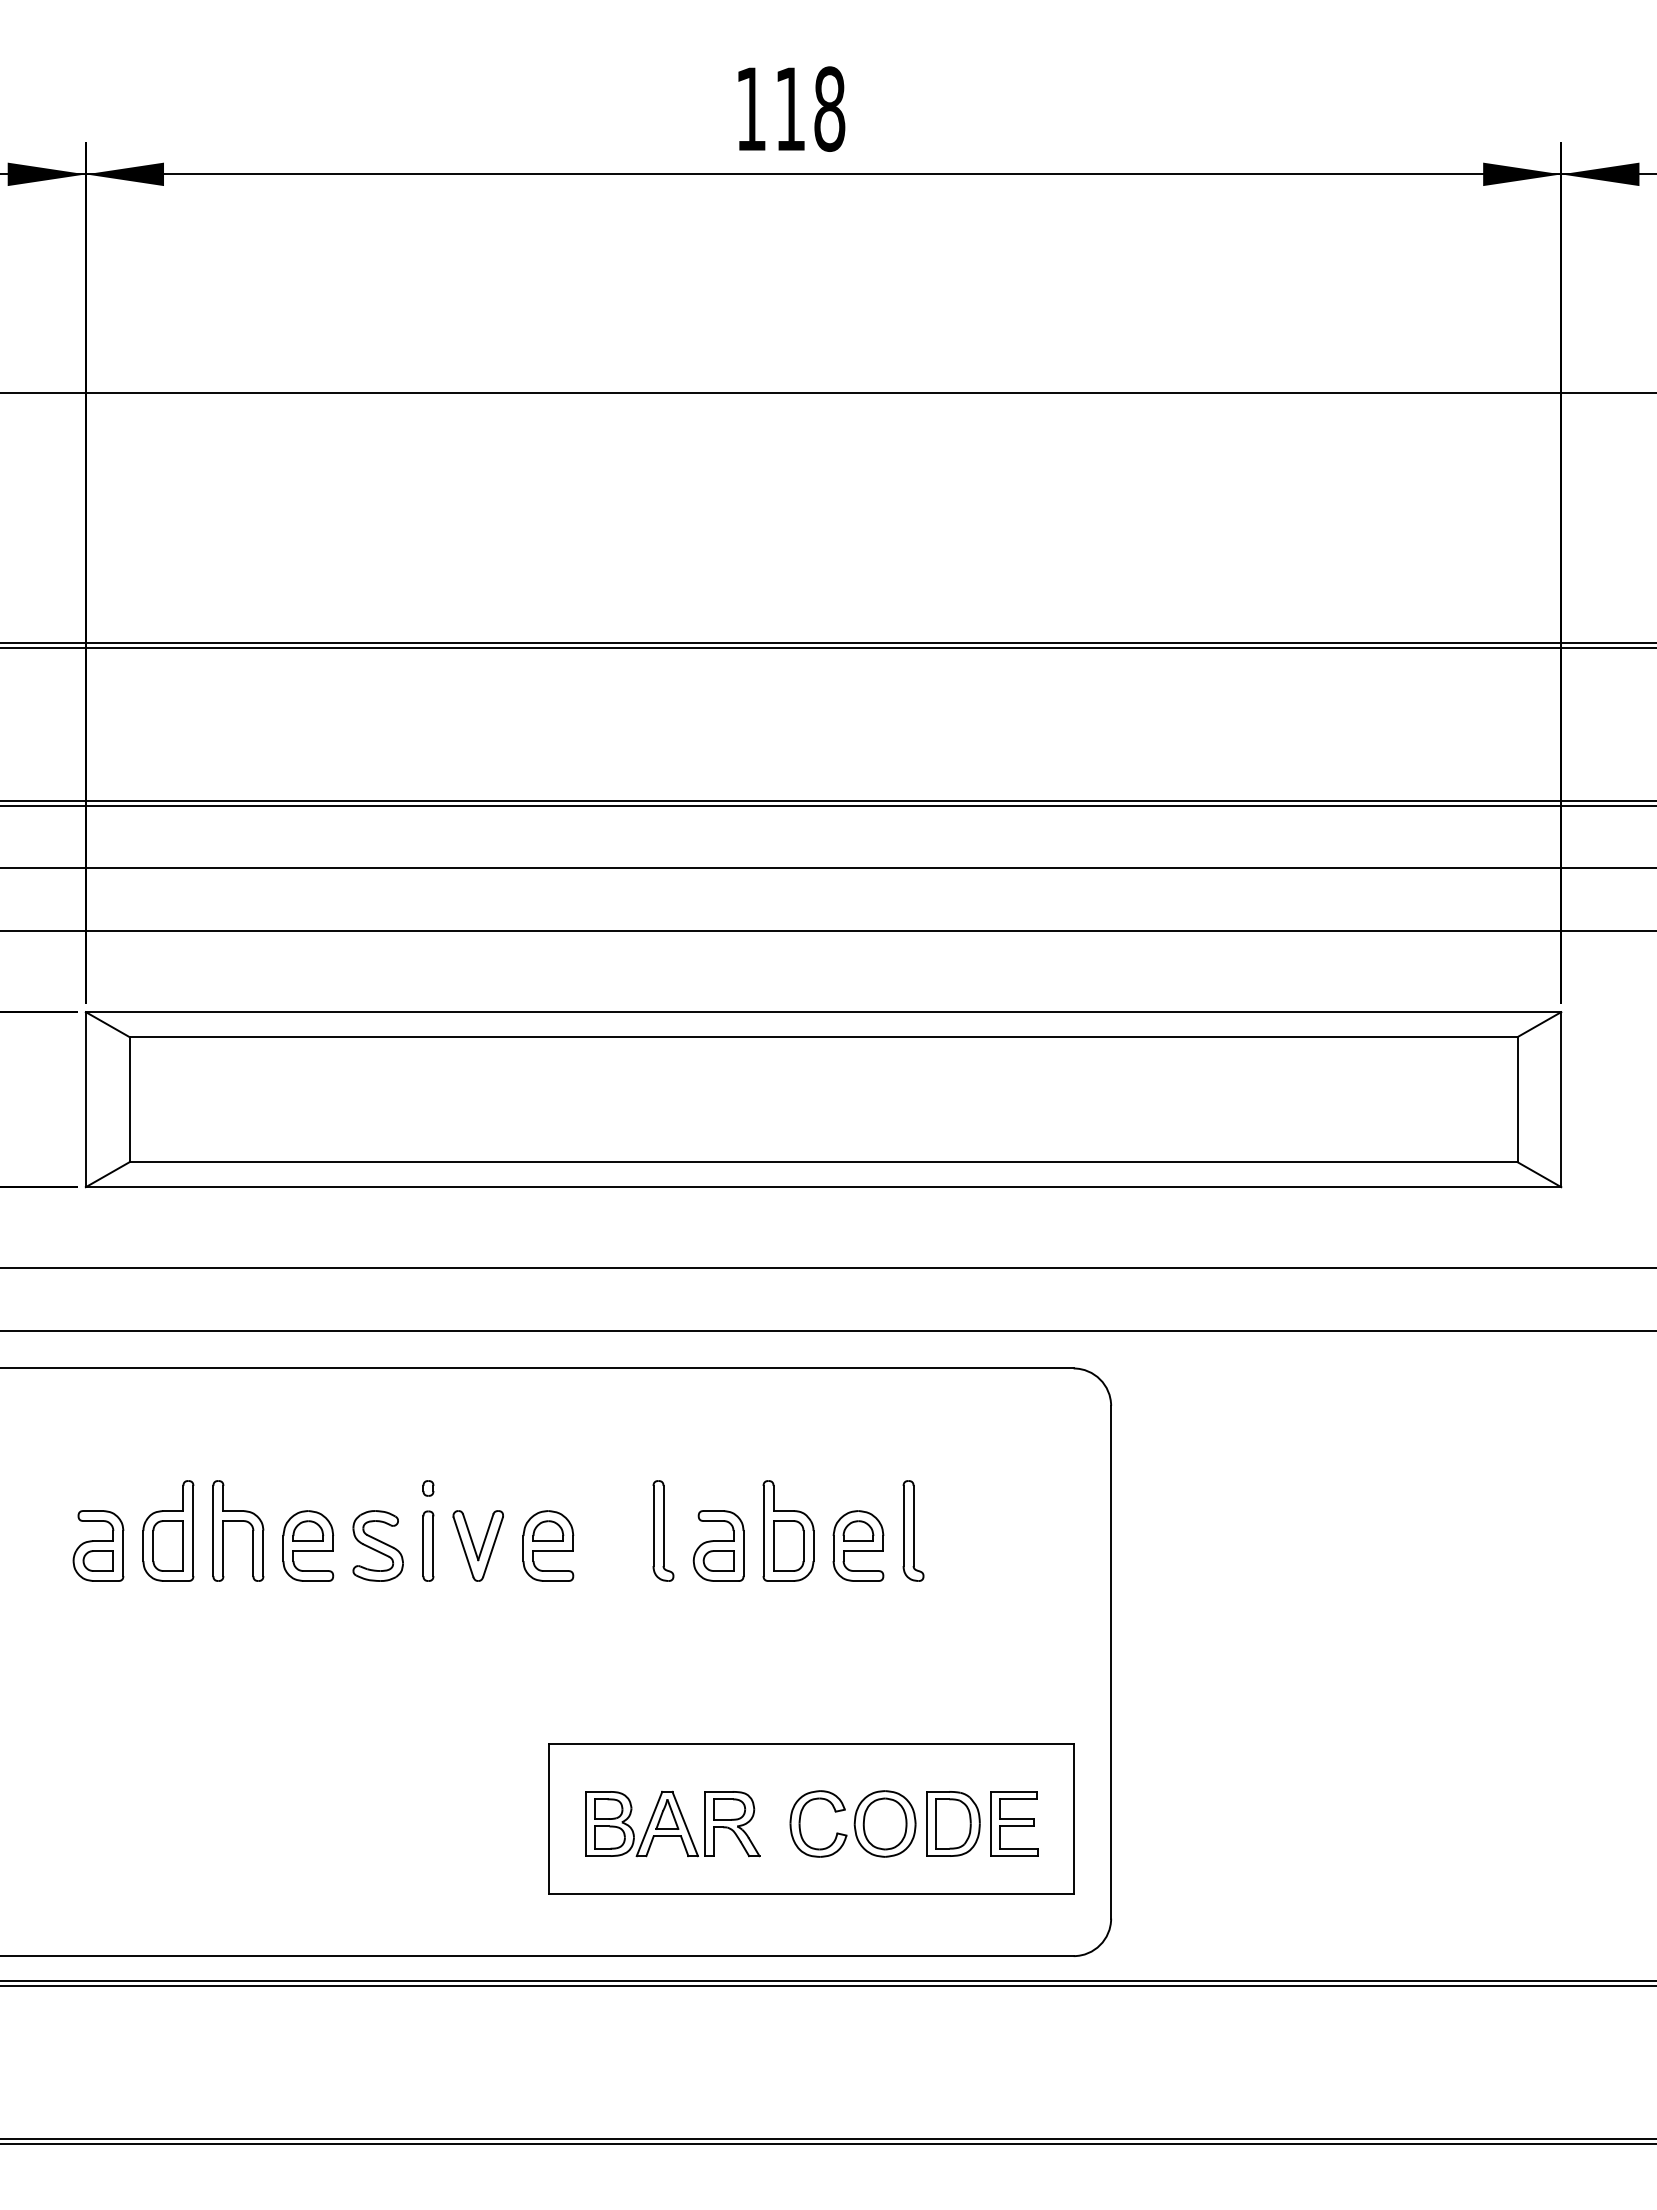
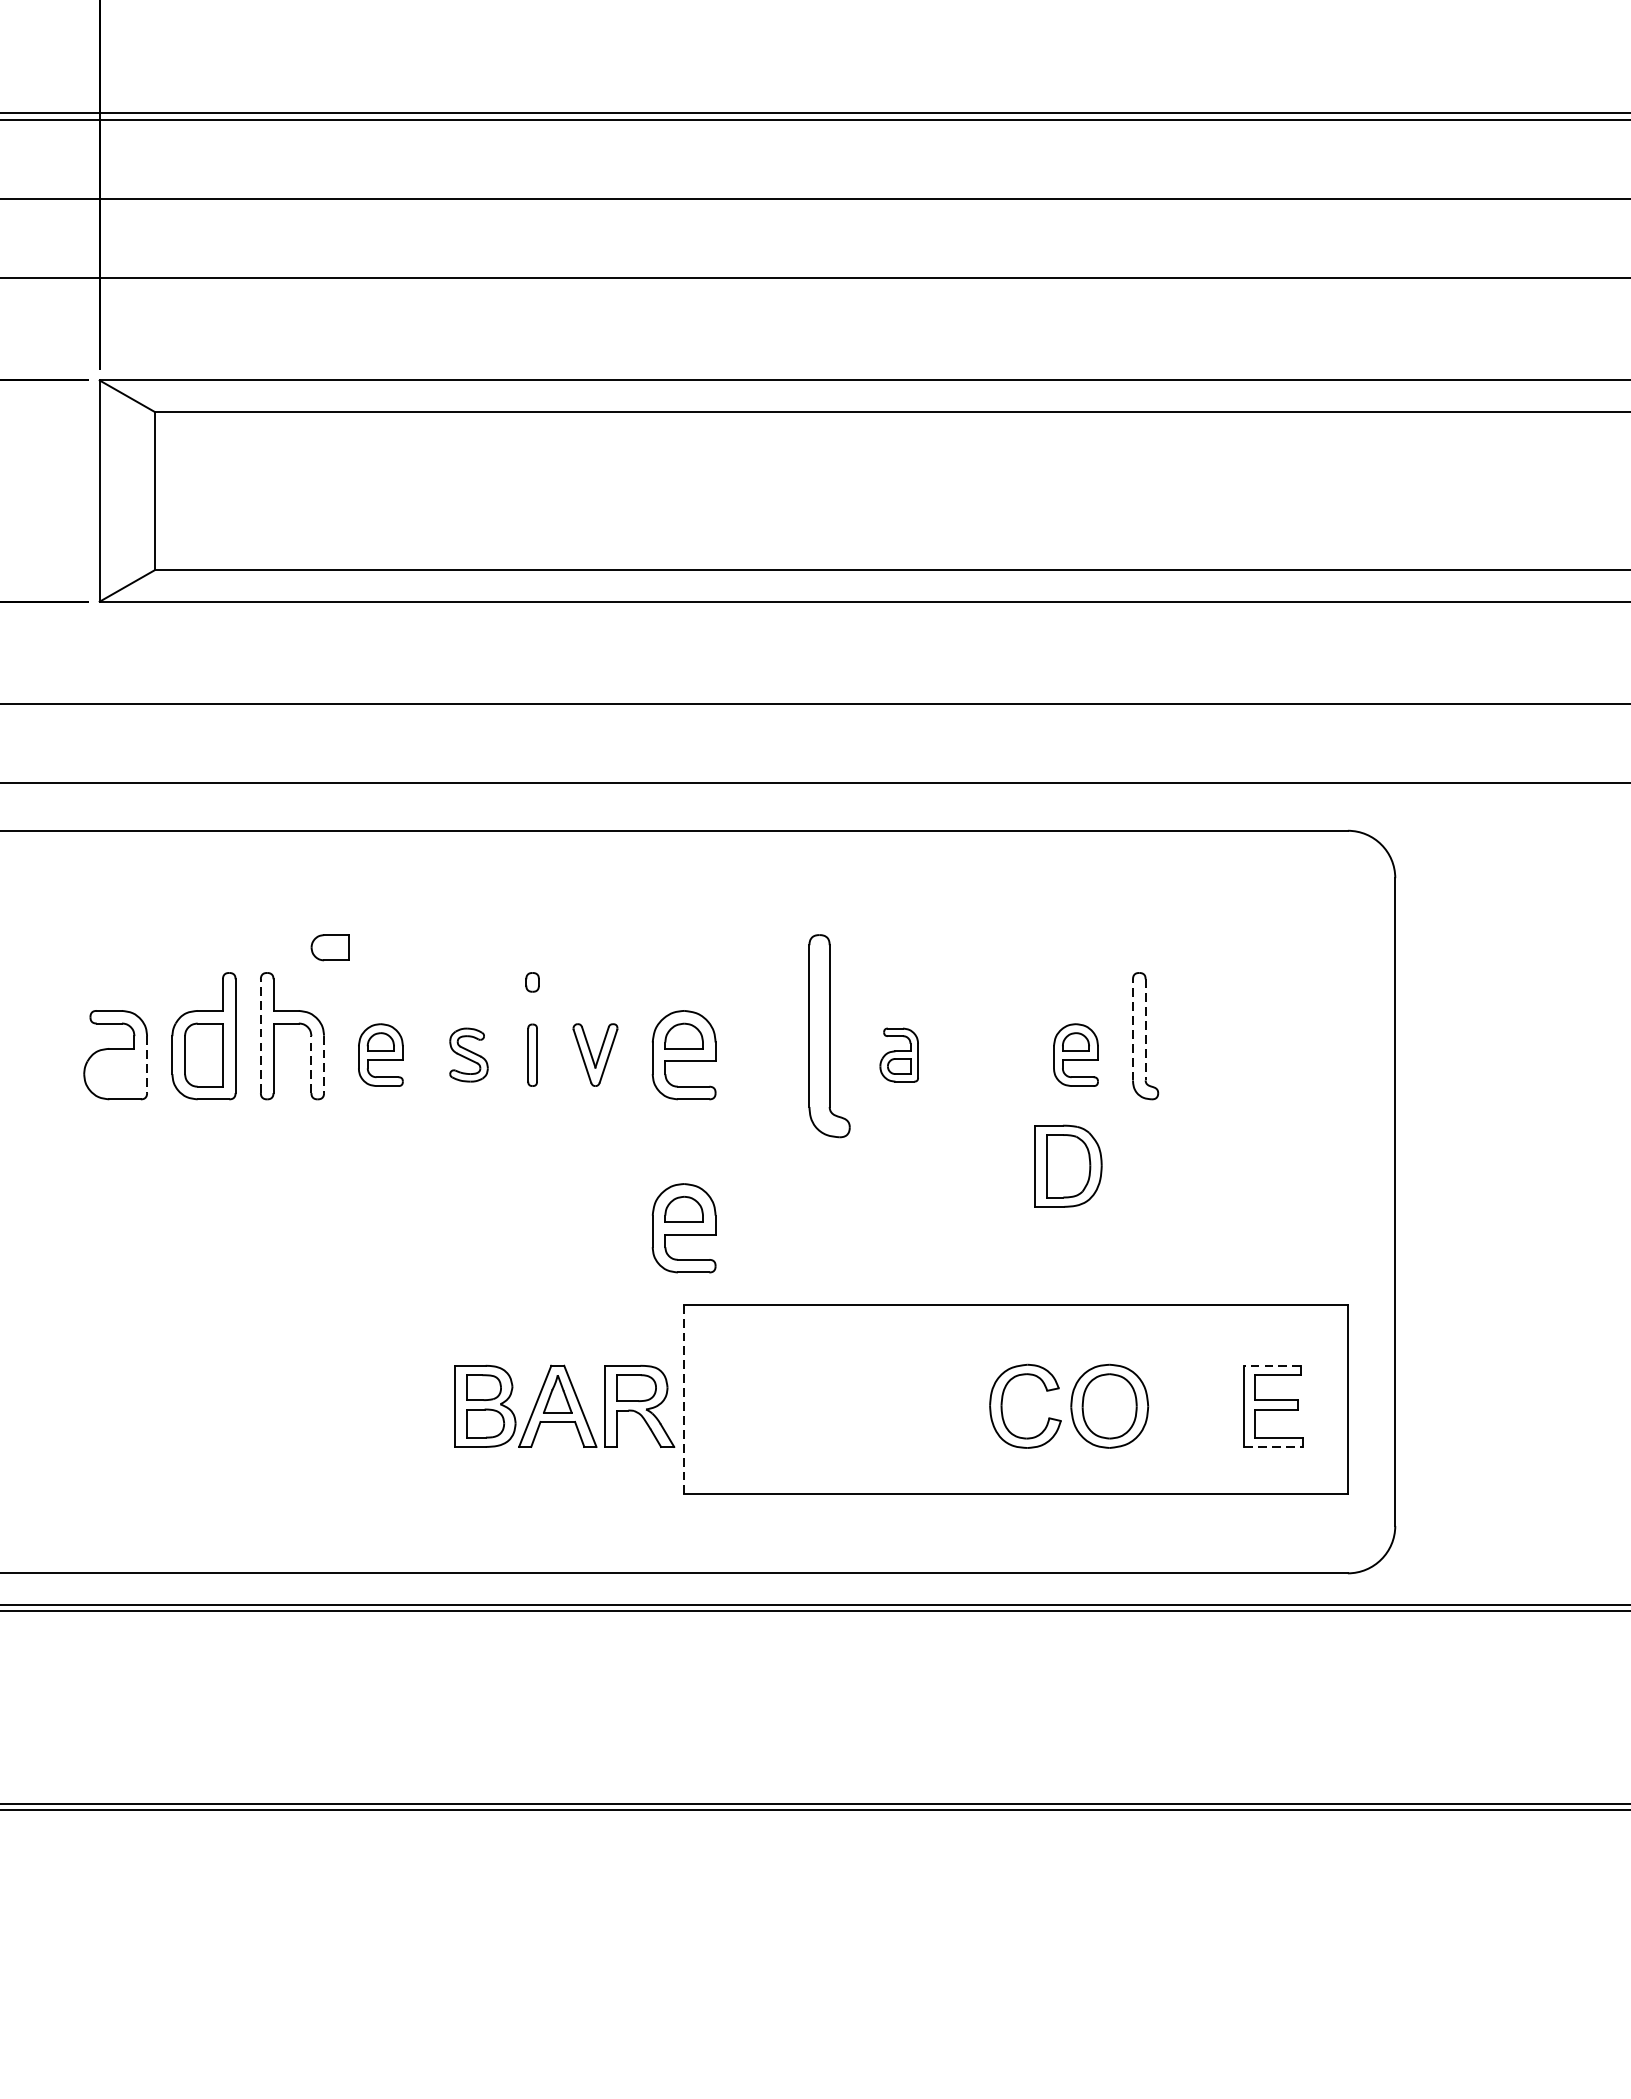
line: (903, 1525) -> (1132, 1029), solid -> dashed
line: (913, 1526) -> (1145, 1030), solid -> dashed
line: (213, 1530) -> (260, 1035), solid -> dashed
part: (663, 1530) -> (829, 1035), size x1.6
part: (788, 1530) -> (987, 1035), removed
part: (308, 1545) -> (381, 1054), size x0.7
part: (377, 1545) -> (468, 1054), size x0.6
part: (428, 1545) -> (532, 1054), size x0.7
part: (477, 1545) -> (594, 1054), size x0.7
part: (718, 1545) -> (899, 1054), size x0.6
part: (858, 1545) -> (1076, 1054), size x0.7
line: (123, 1553) -> (147, 1064), solid -> dashed
line: (253, 1553) -> (311, 1064), solid -> dashed
line: (263, 1553) -> (324, 1064), solid -> dashed
part: (97, 1560) -> (329, 947), moved
part: (548, 1682) -> (684, 1227), added
line: (1014, 1791) -> (1273, 1365), solid -> dashed
line: (548, 1819) -> (684, 1400), solid -> dashed
part: (672, 1823) -> (564, 1405), moved
part: (953, 1823) -> (1068, 1165), moved
line: (1015, 1856) -> (1274, 1447), solid -> dashed

